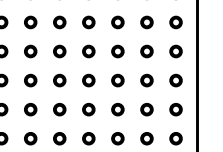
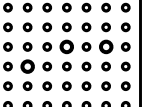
part: (88, 50) -> (66, 46), size x1.6
part: (146, 50) -> (105, 46), size x1.6
part: (30, 80) -> (27, 66), size x1.6

